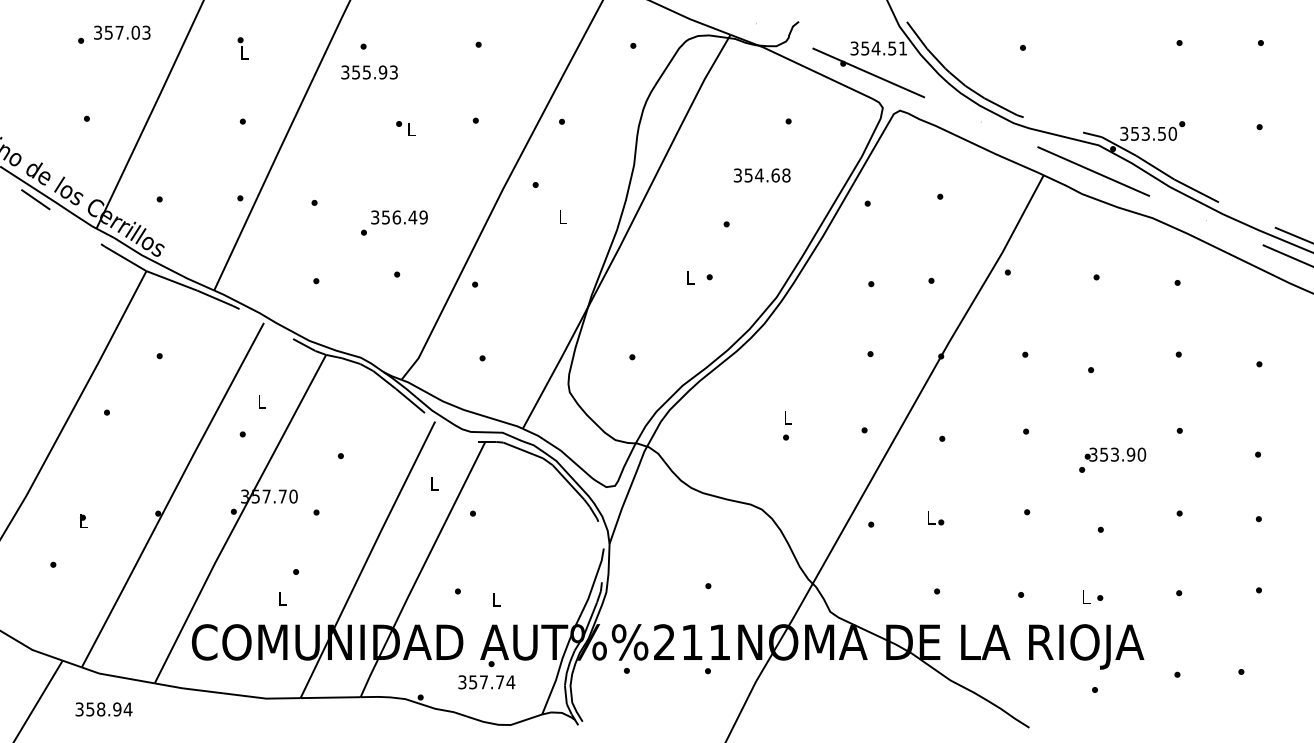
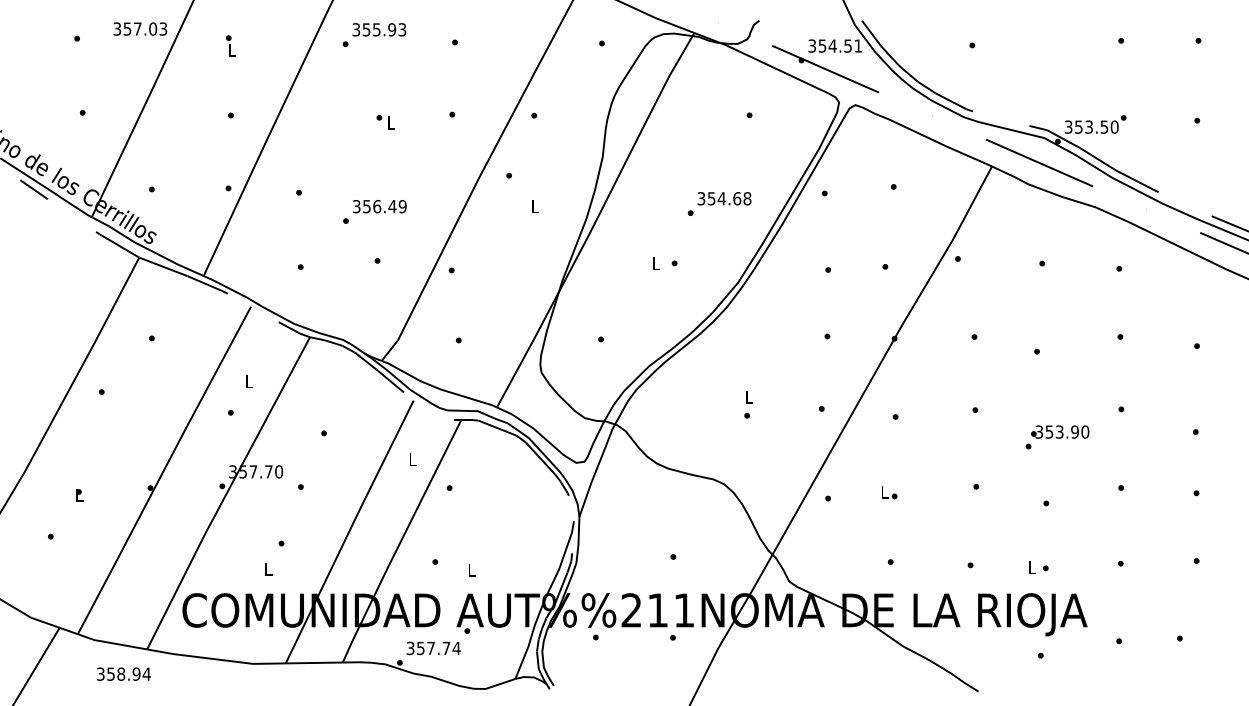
text: (122, 32) -> (140, 28), moved
text: (369, 72) -> (379, 29), moved
text: (762, 175) -> (724, 198), moved
text: (486, 682) -> (433, 648), moved
text: (103, 708) -> (123, 673), moved

